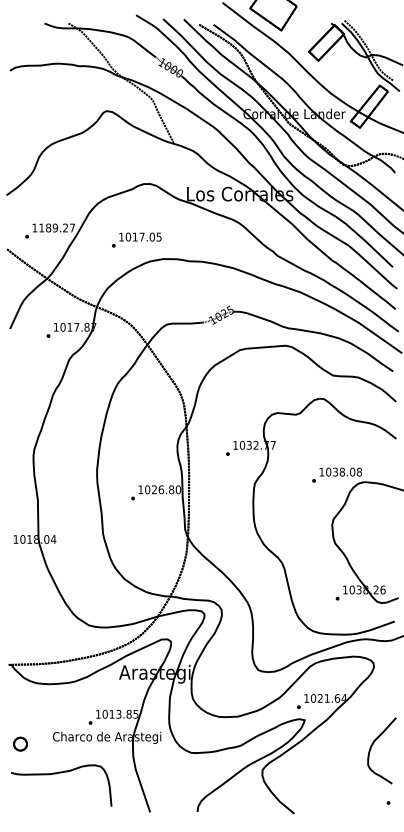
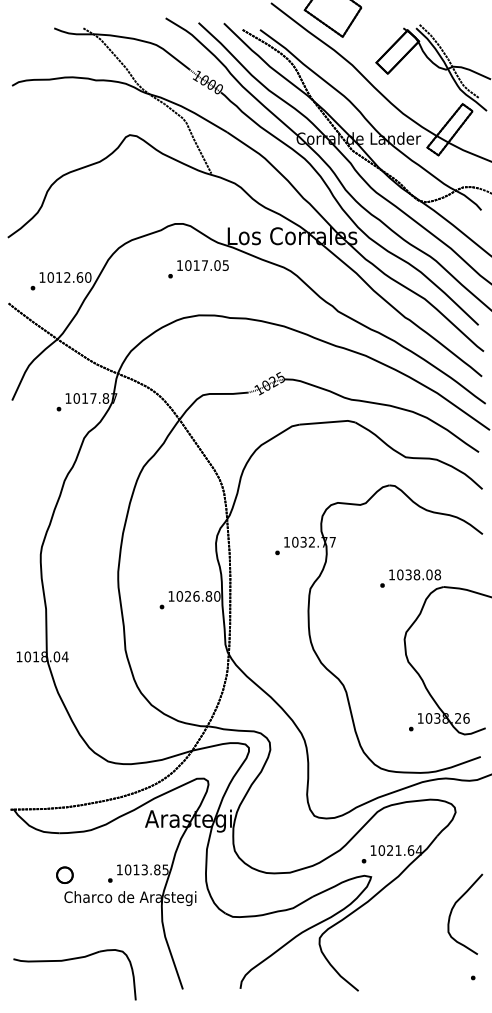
text: (57, 228) -> (69, 277), 1189.27 -> 1012.60
text: (136, 240) -> (198, 269), moved
part: (20, 743) -> (64, 874), moved
part: (57, 773) -> (70, 960), moved

